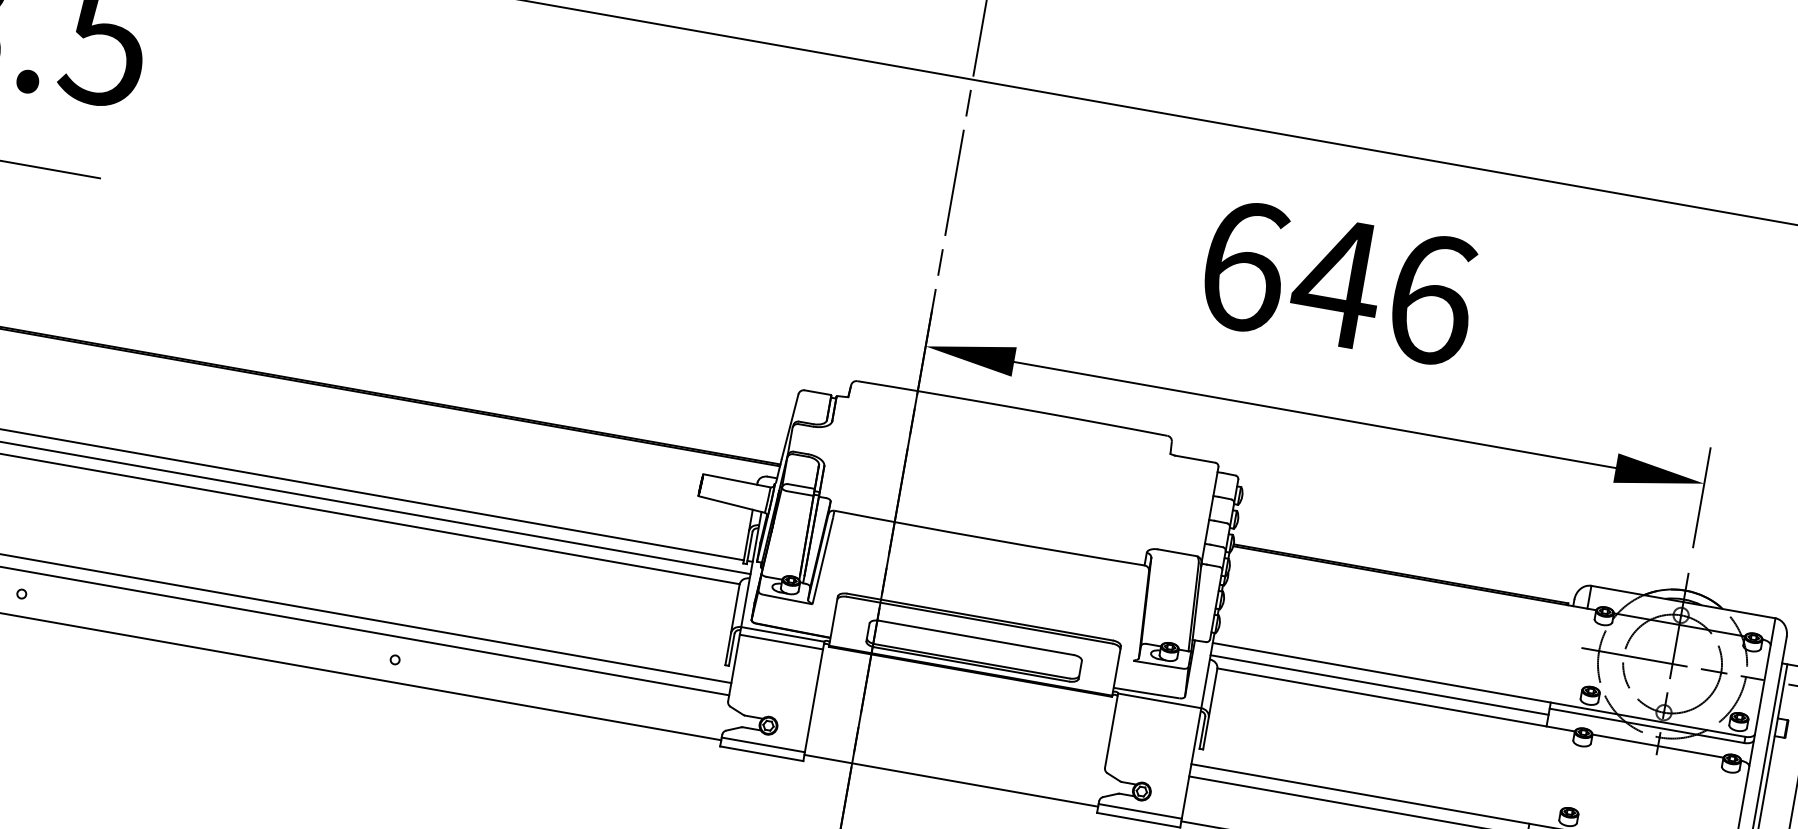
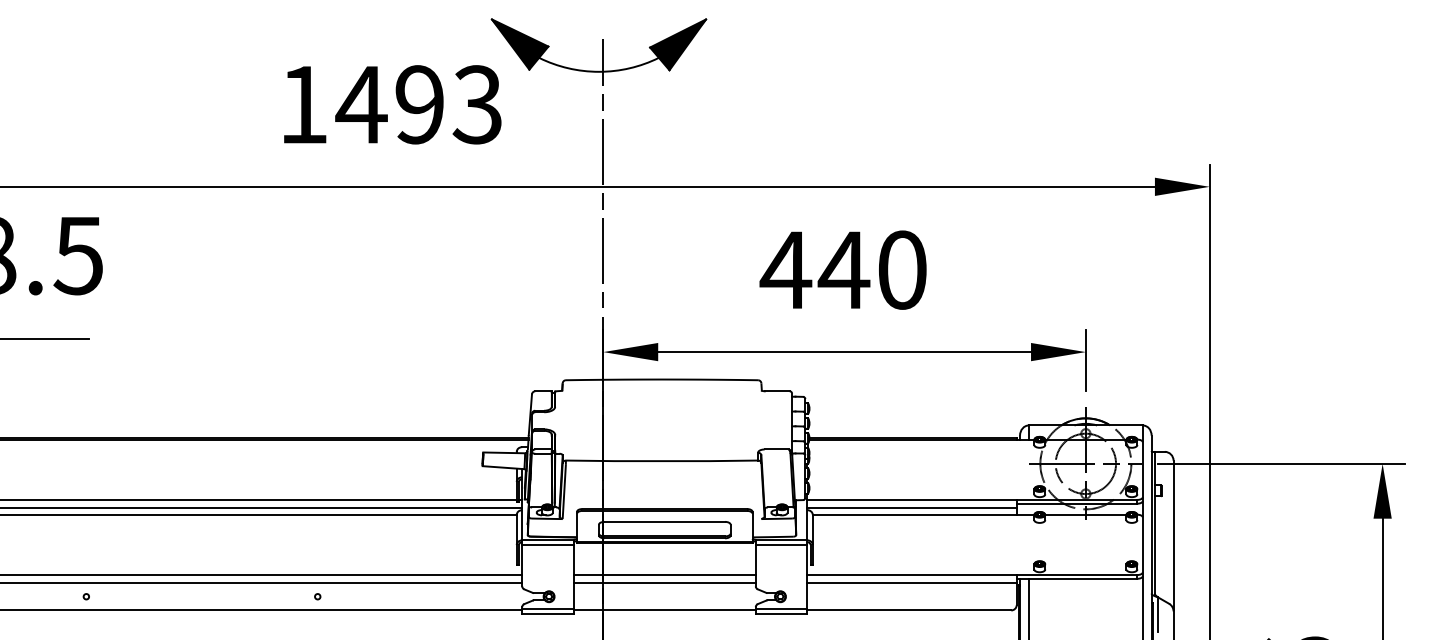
text: (1336, 281) -> (843, 269), 646 -> 440
line: (1158, 709) -> (781, 545), added
line: (960, 724) -> (664, 575), added
line: (958, 735) -> (664, 582), added

